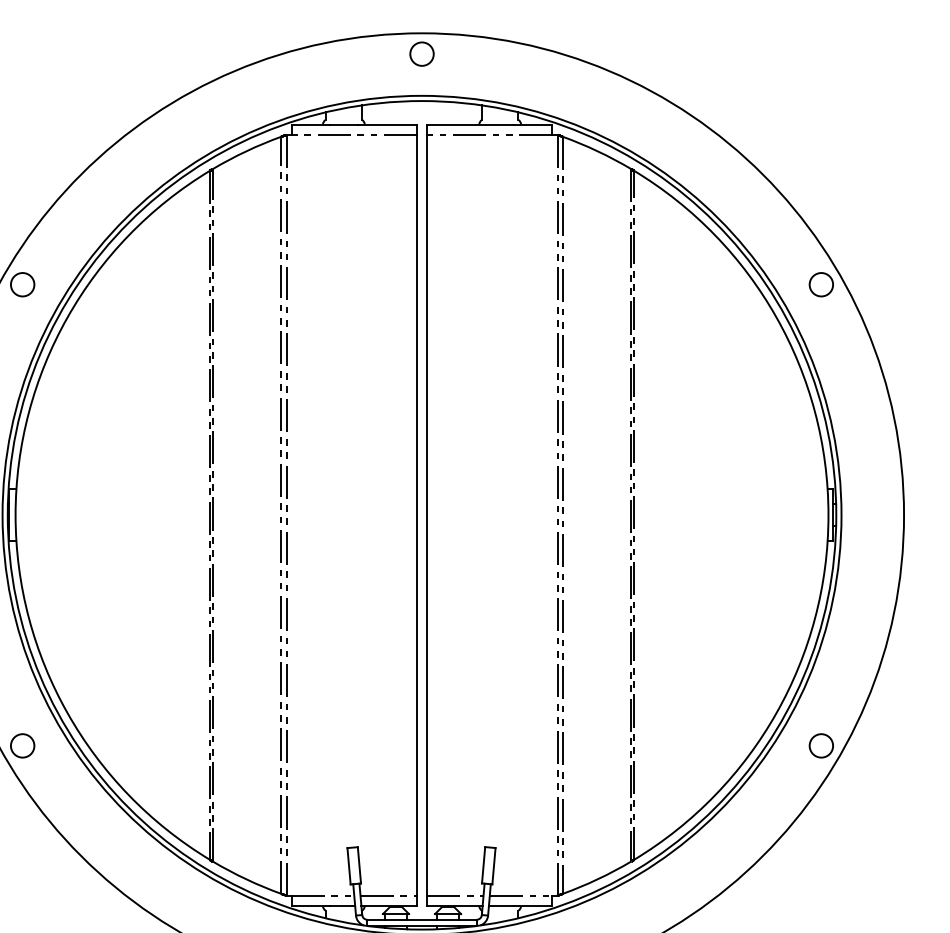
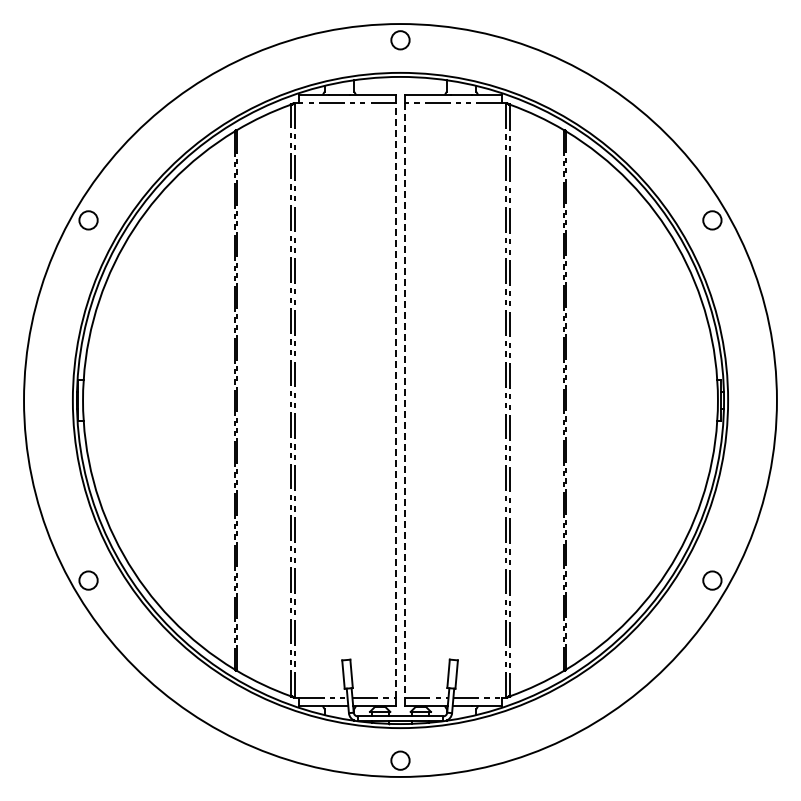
line: (416, 515) -> (396, 400), solid -> dashed
line: (427, 516) -> (404, 401), solid -> dashed

